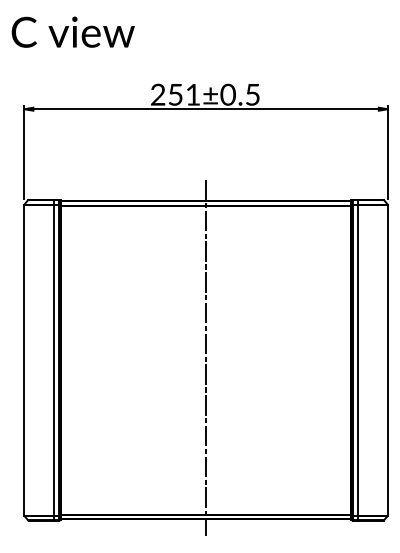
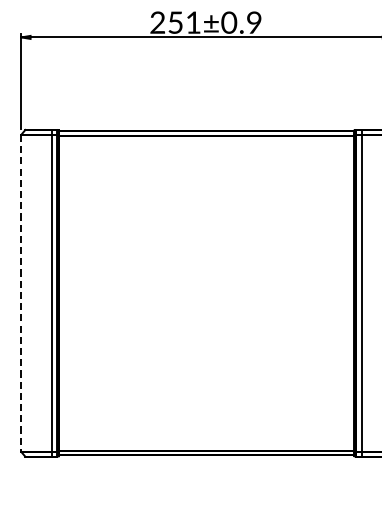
text: (252, 94) -> (254, 22), 251±0.5 -> 251±0.9
line: (206, 357) -> (207, 290), removed
line: (24, 360) -> (21, 293), solid -> dashed

